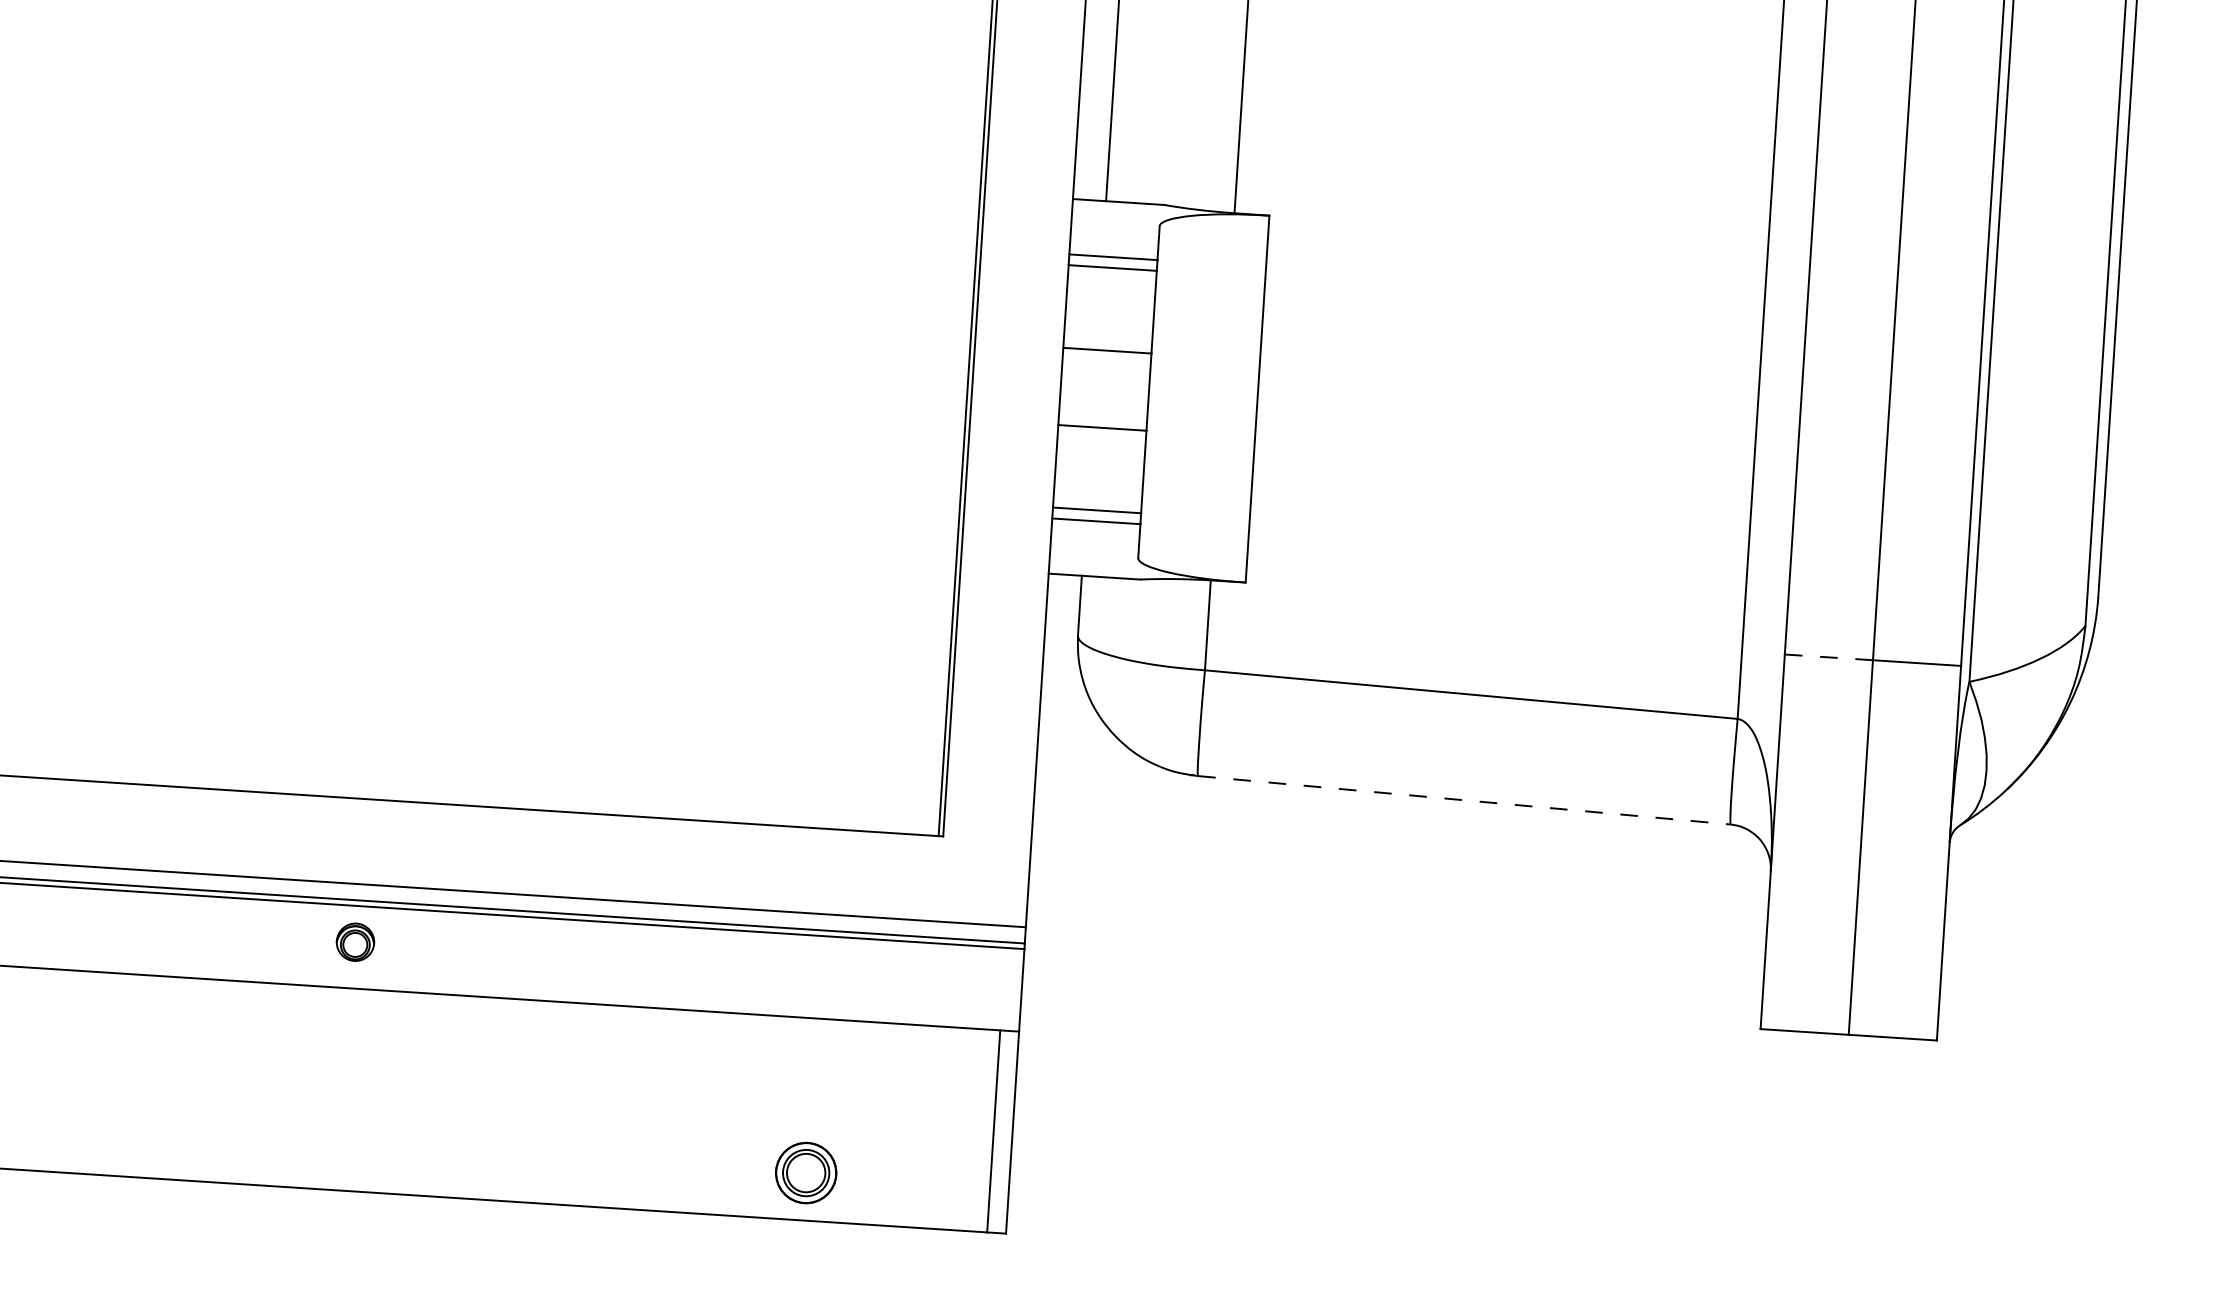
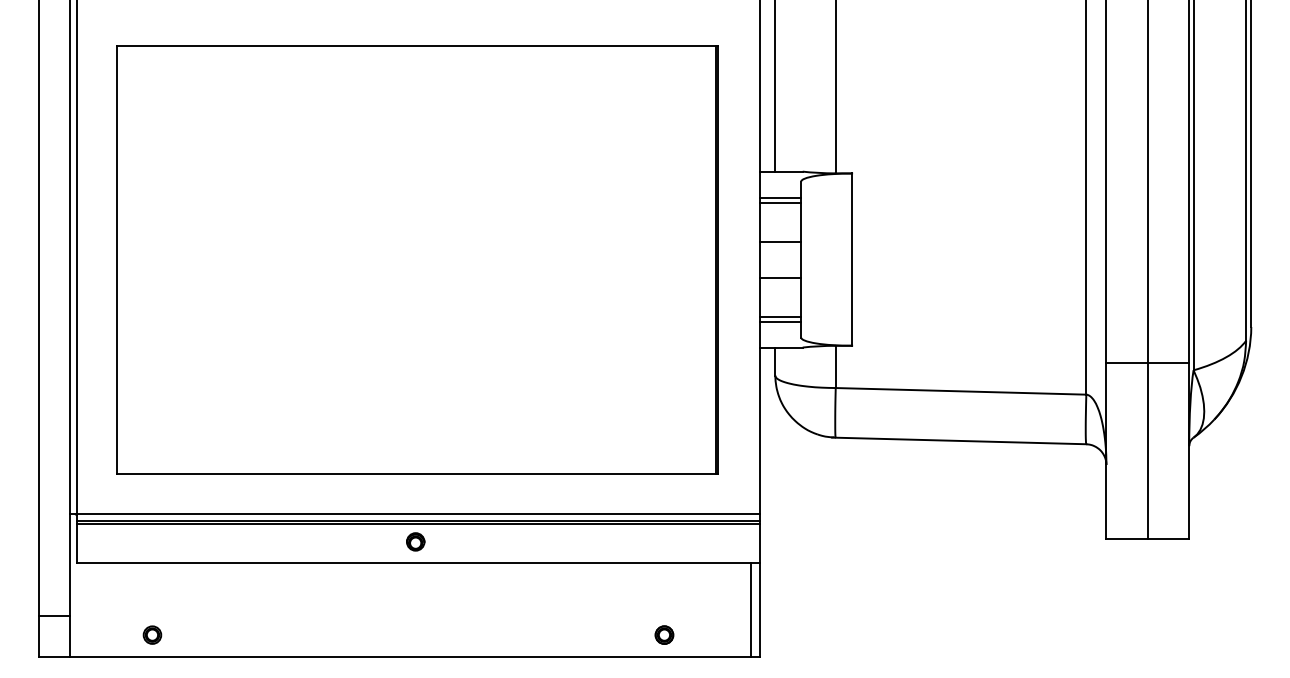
line: (1829, 658) -> (1127, 363), dashed -> solid
line: (1465, 799) -> (961, 440), dashed -> solid
part: (355, 941) -> (415, 541), moved
part: (806, 1171) -> (664, 634), size x0.62

